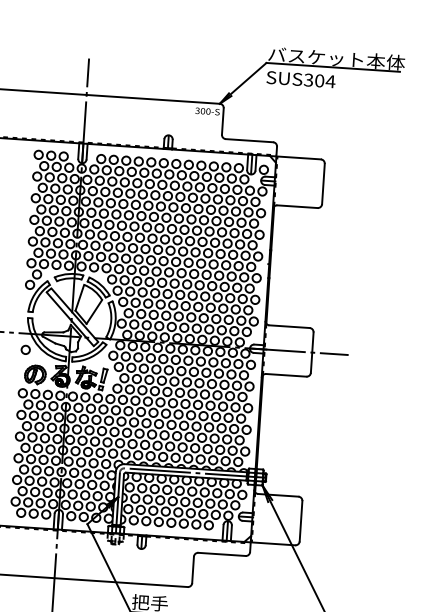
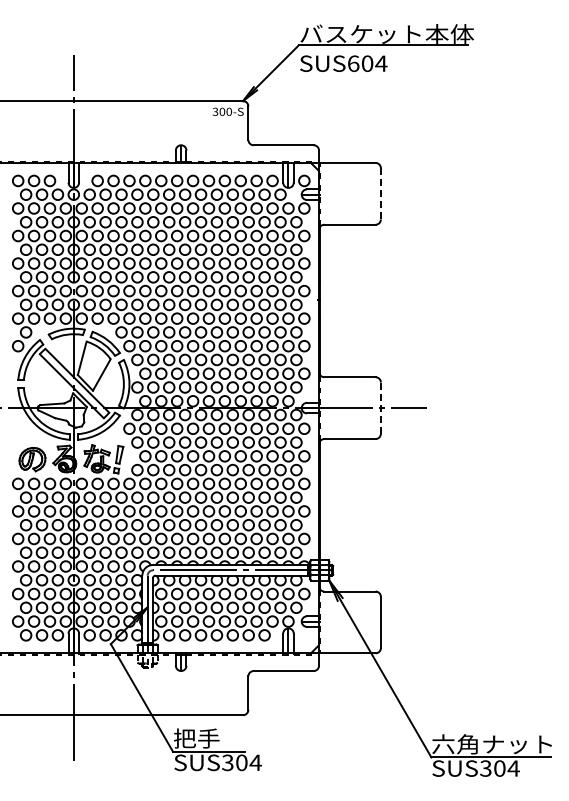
text: (308, 80) -> (353, 63), SUS304 -> SUS604
line: (323, 183) -> (380, 193), solid -> dashed
circle: (26, 349) -> (18, 428), removed
line: (311, 352) -> (380, 408), solid -> dashed

